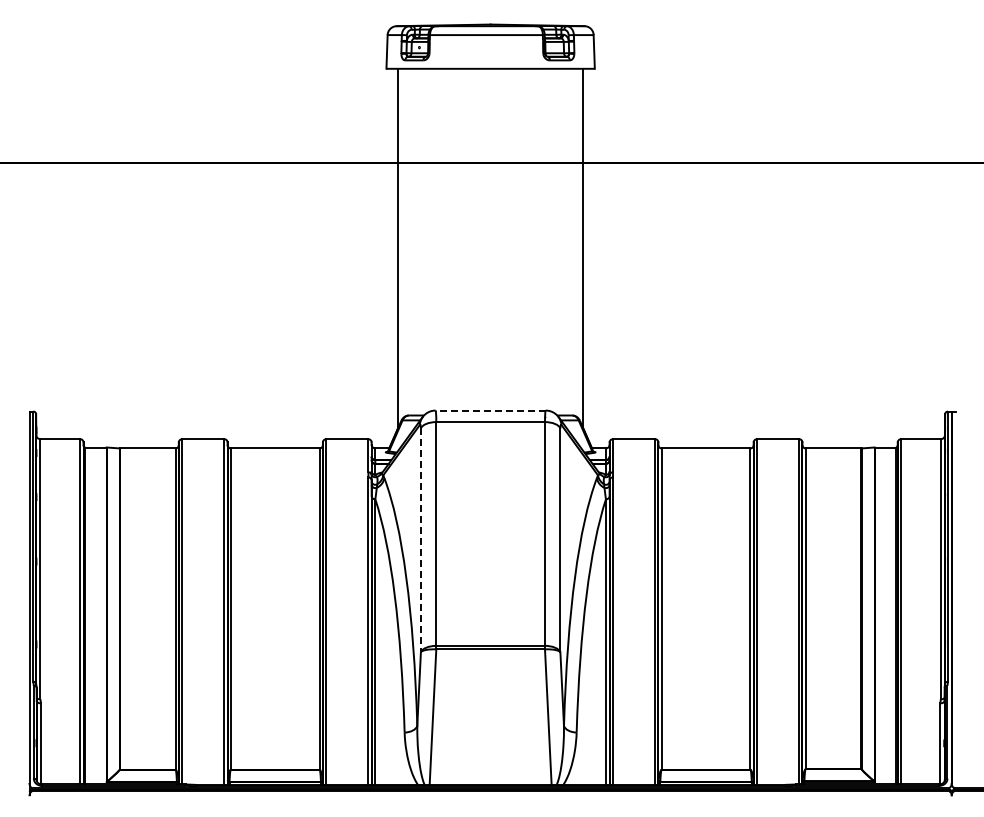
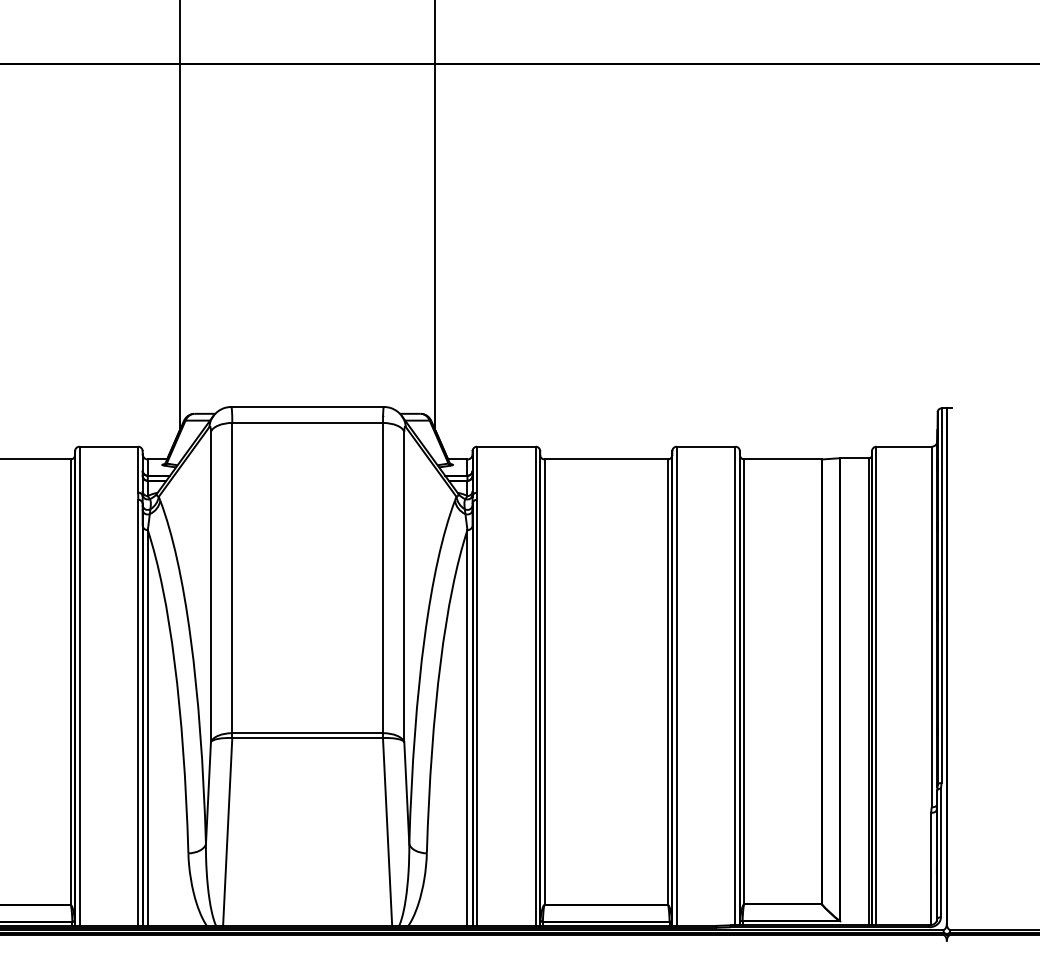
line: (490, 410) -> (307, 406), dashed -> solid
line: (420, 540) -> (210, 587), dashed -> solid

